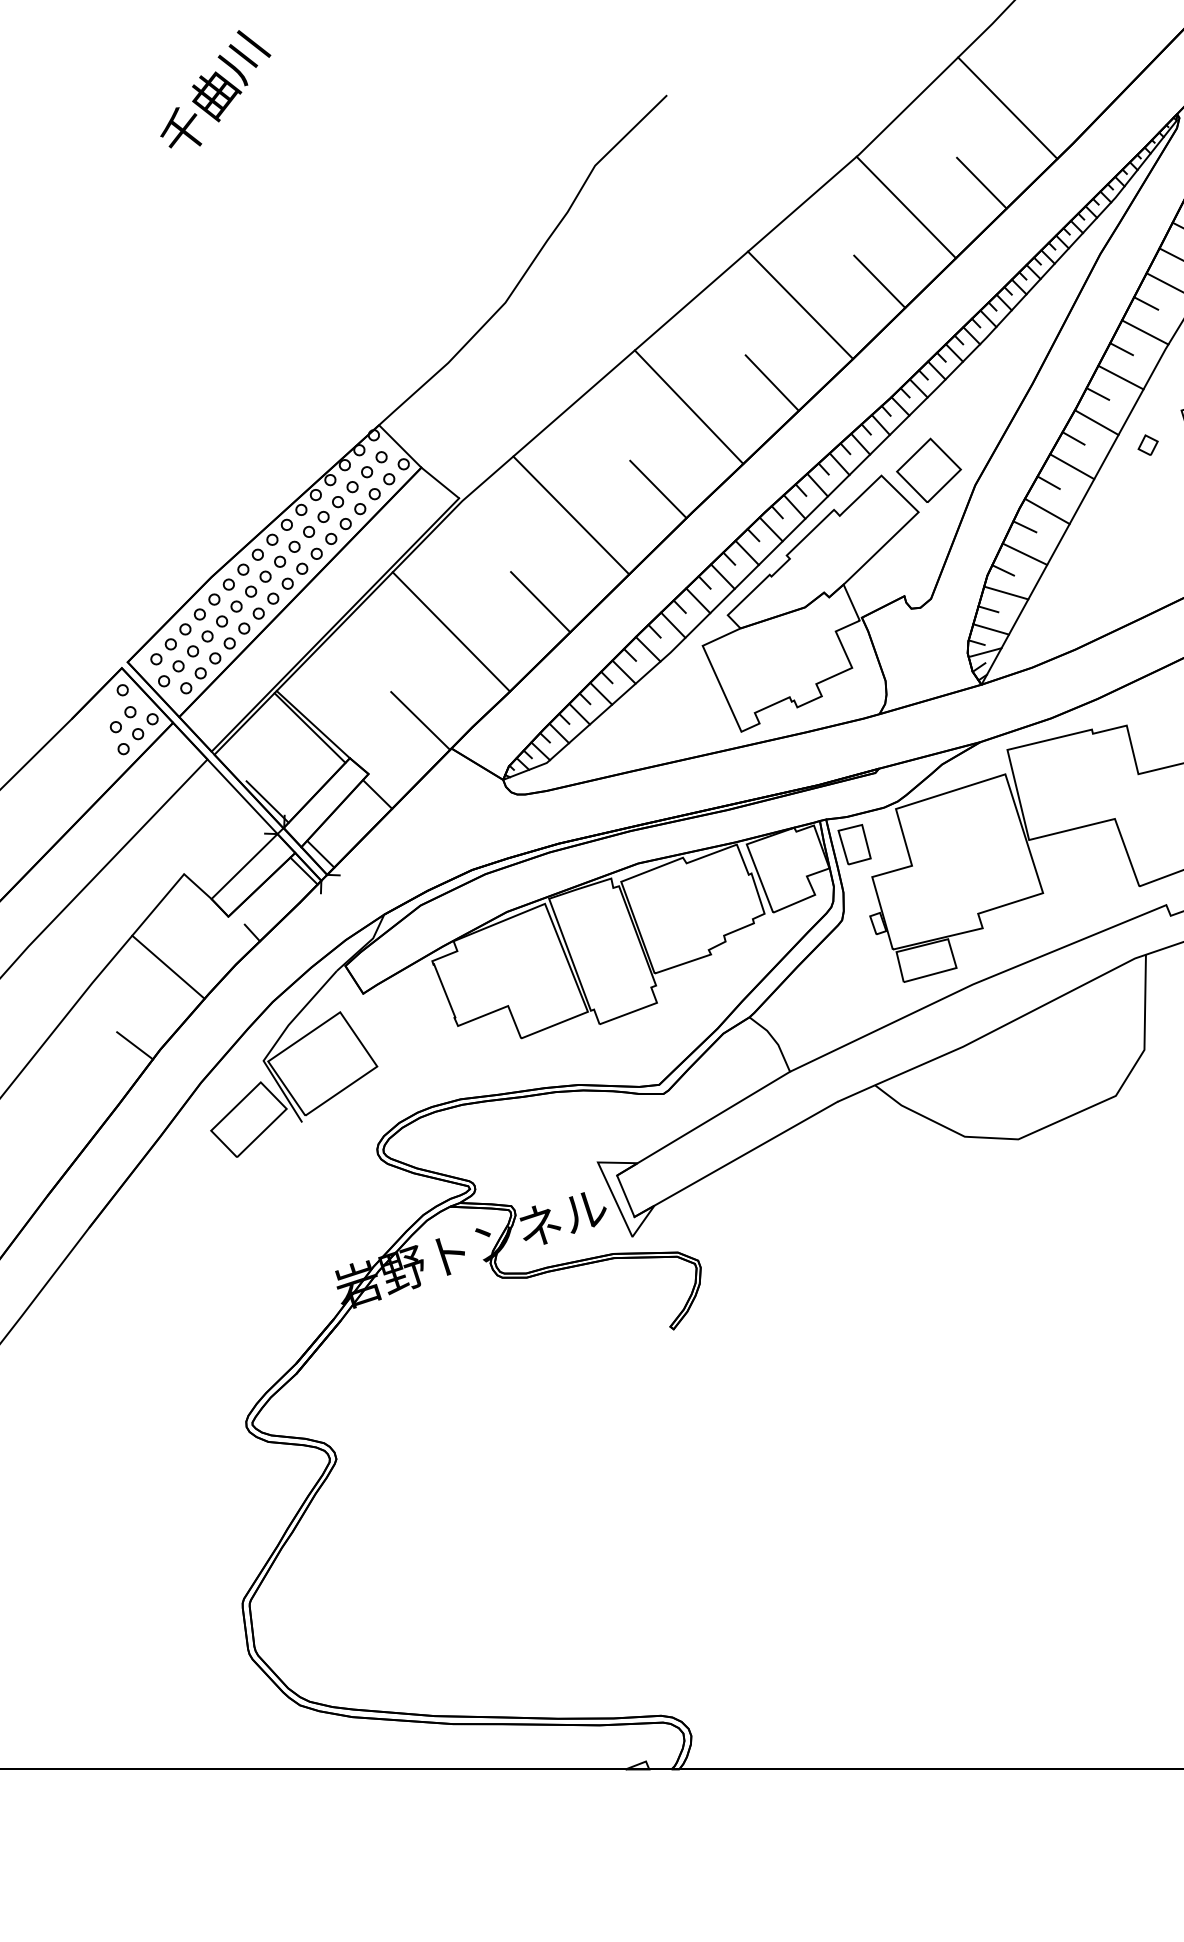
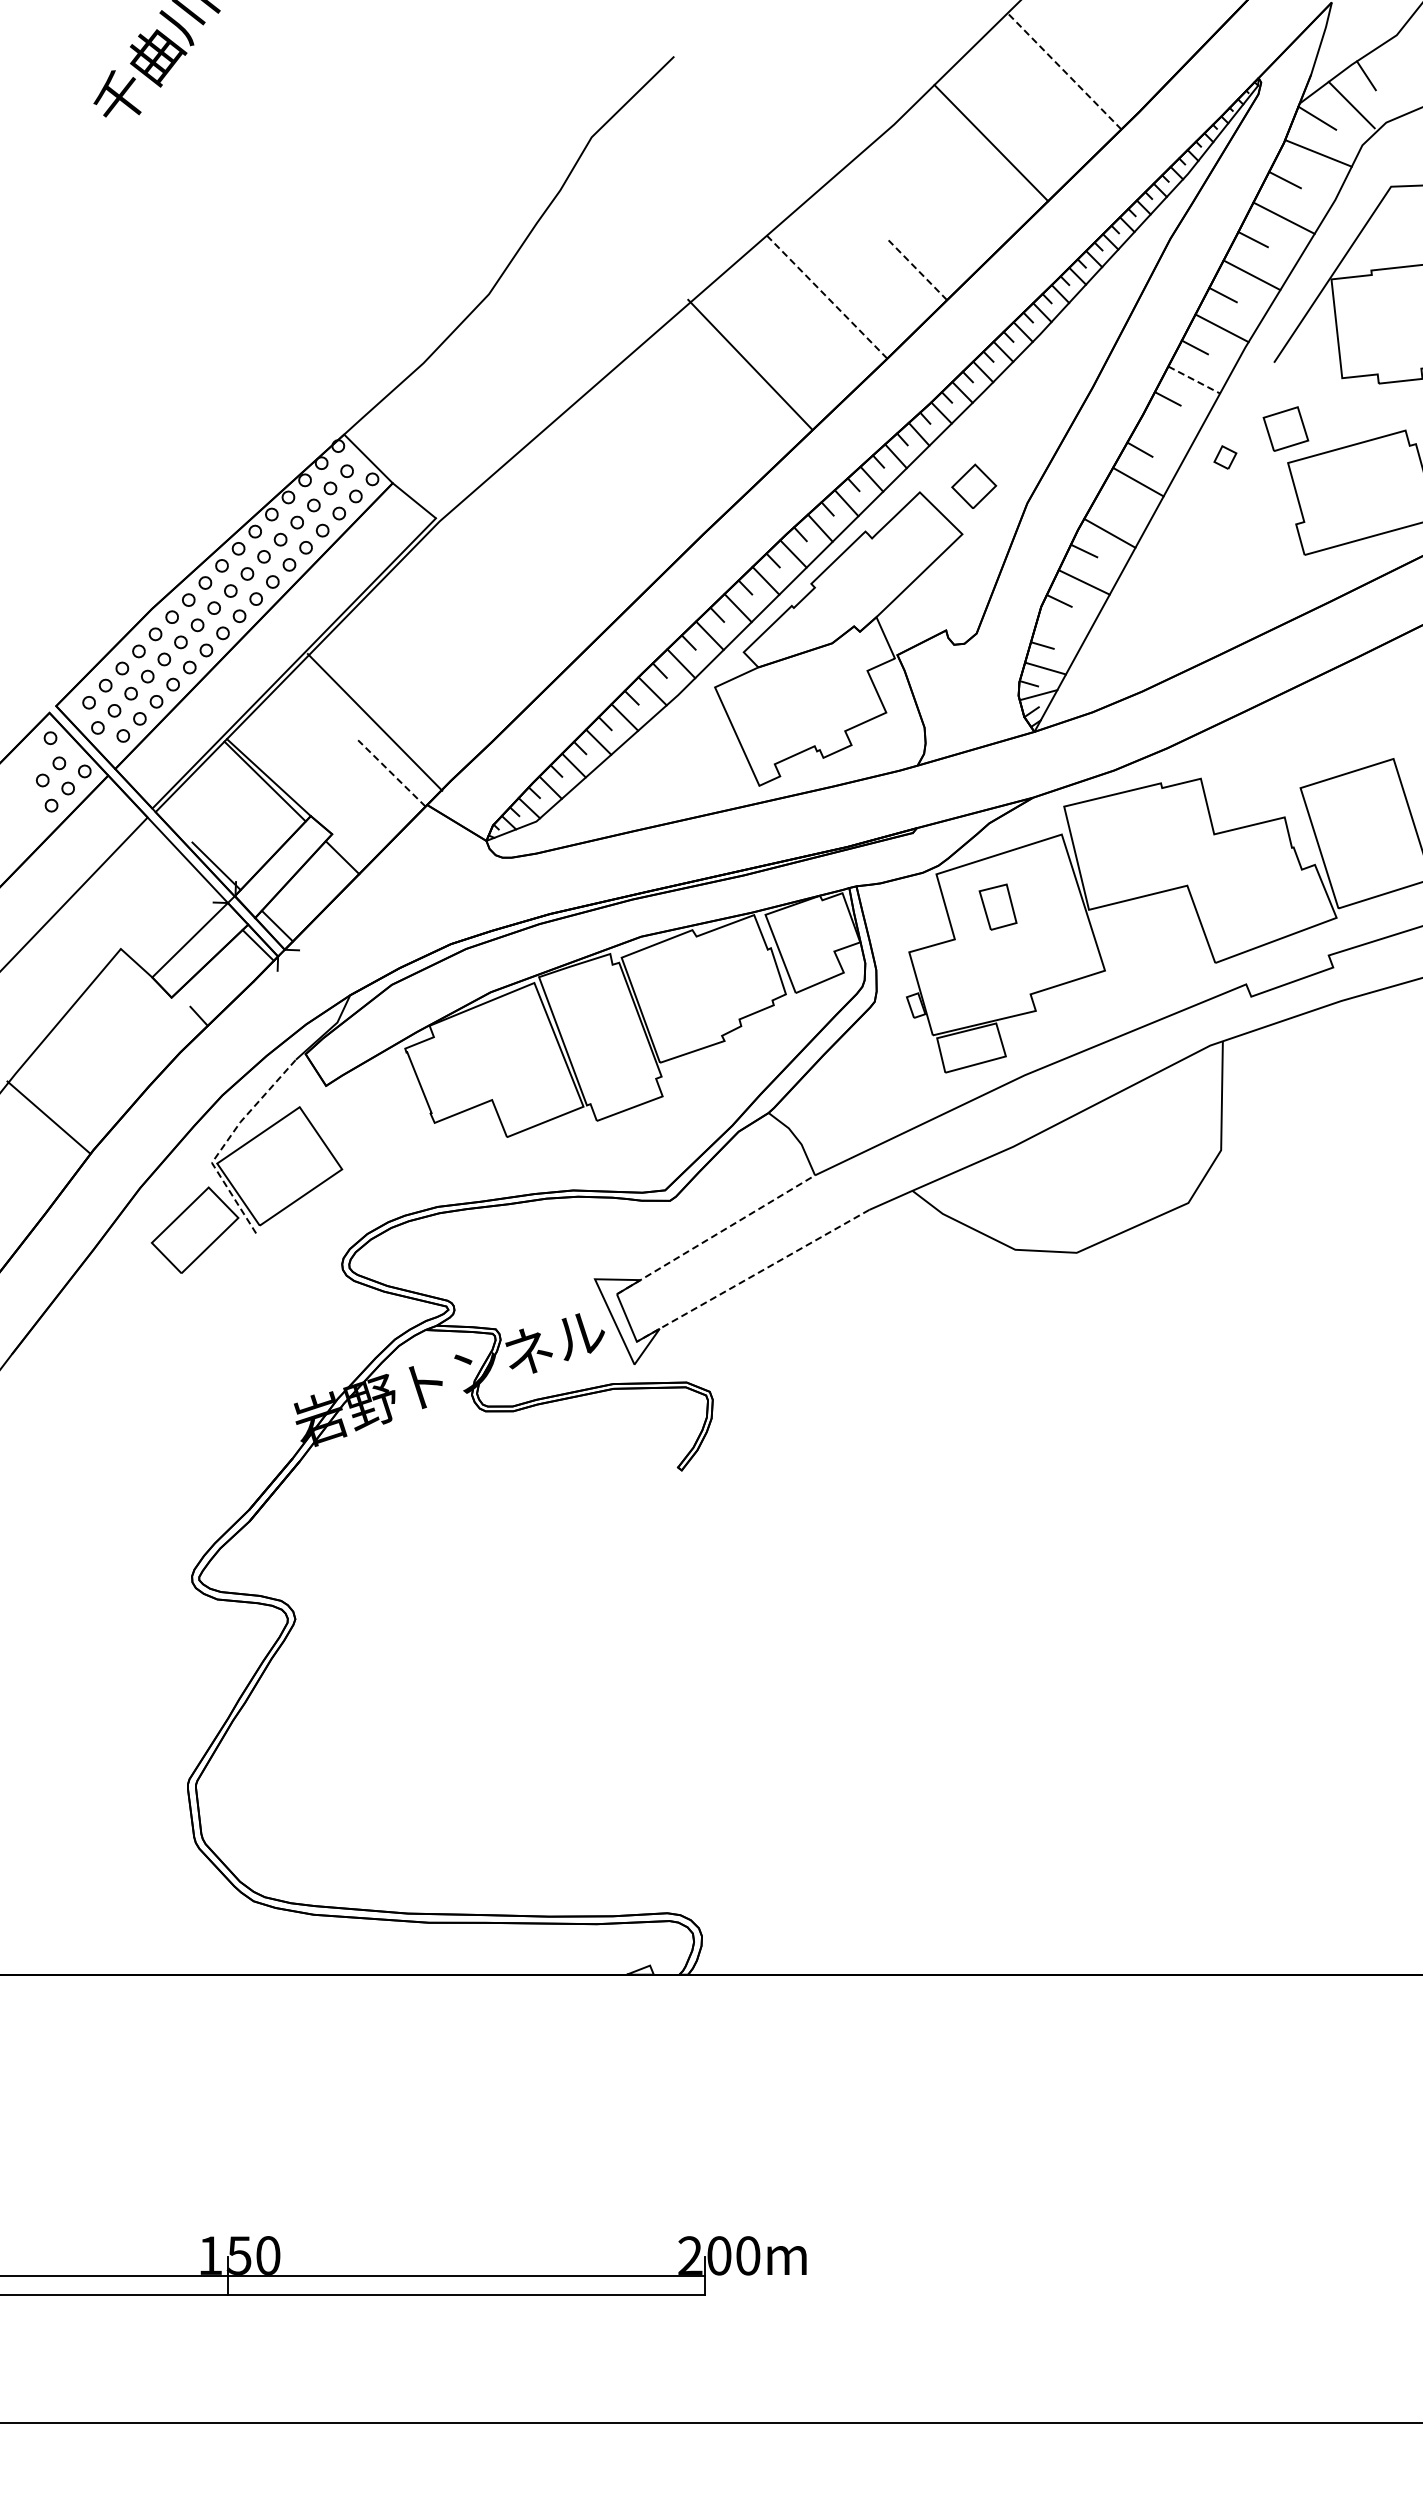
line: (1007, 108) -> (1064, 71), solid -> dashed
line: (981, 183) -> (1034, 157), removed
line: (906, 207) -> (991, 143), moved
line: (879, 282) -> (917, 270), solid -> dashed
line: (800, 304) -> (826, 296), solid -> dashed
line: (1121, 378) -> (1194, 380), solid -> dashed
line: (772, 383) -> (794, 386), removed
line: (689, 406) -> (750, 364), moved
line: (1096, 422) -> (1166, 431), removed
part: (928, 470) -> (973, 486), size x0.6
line: (1048, 482) -> (1111, 500), removed
line: (658, 489) -> (664, 508), removed
line: (571, 515) -> (564, 537), removed
line: (1005, 592) -> (1062, 626), removed
line: (540, 601) -> (529, 636), removed
line: (450, 632) -> (374, 722), moved
line: (420, 721) -> (391, 773), solid -> dashed
part: (854, 844) -> (997, 906), moved
line: (168, 967) -> (48, 1117), moved
line: (276, 1043) -> (226, 1142), solid -> dashed
line: (134, 1045) -> (64, 1145), removed
line: (703, 1123) -> (716, 1234), solid -> dashed
line: (736, 1159) -> (753, 1275), solid -> dashed

